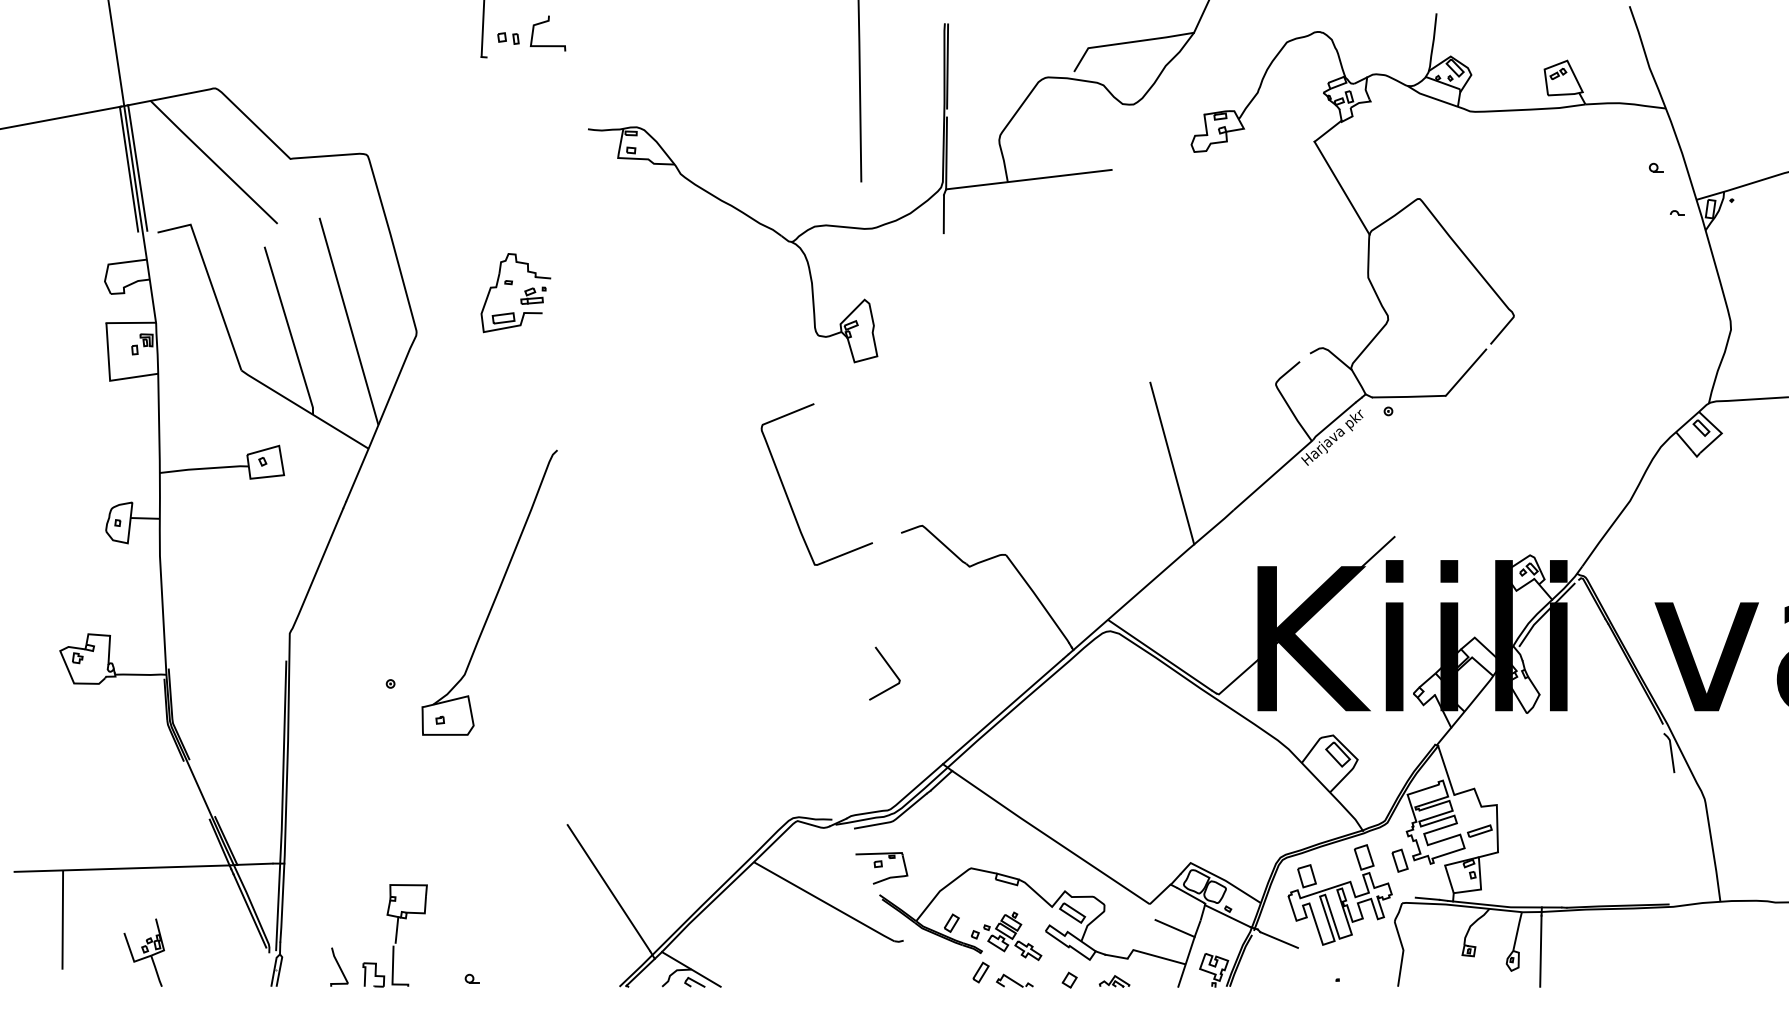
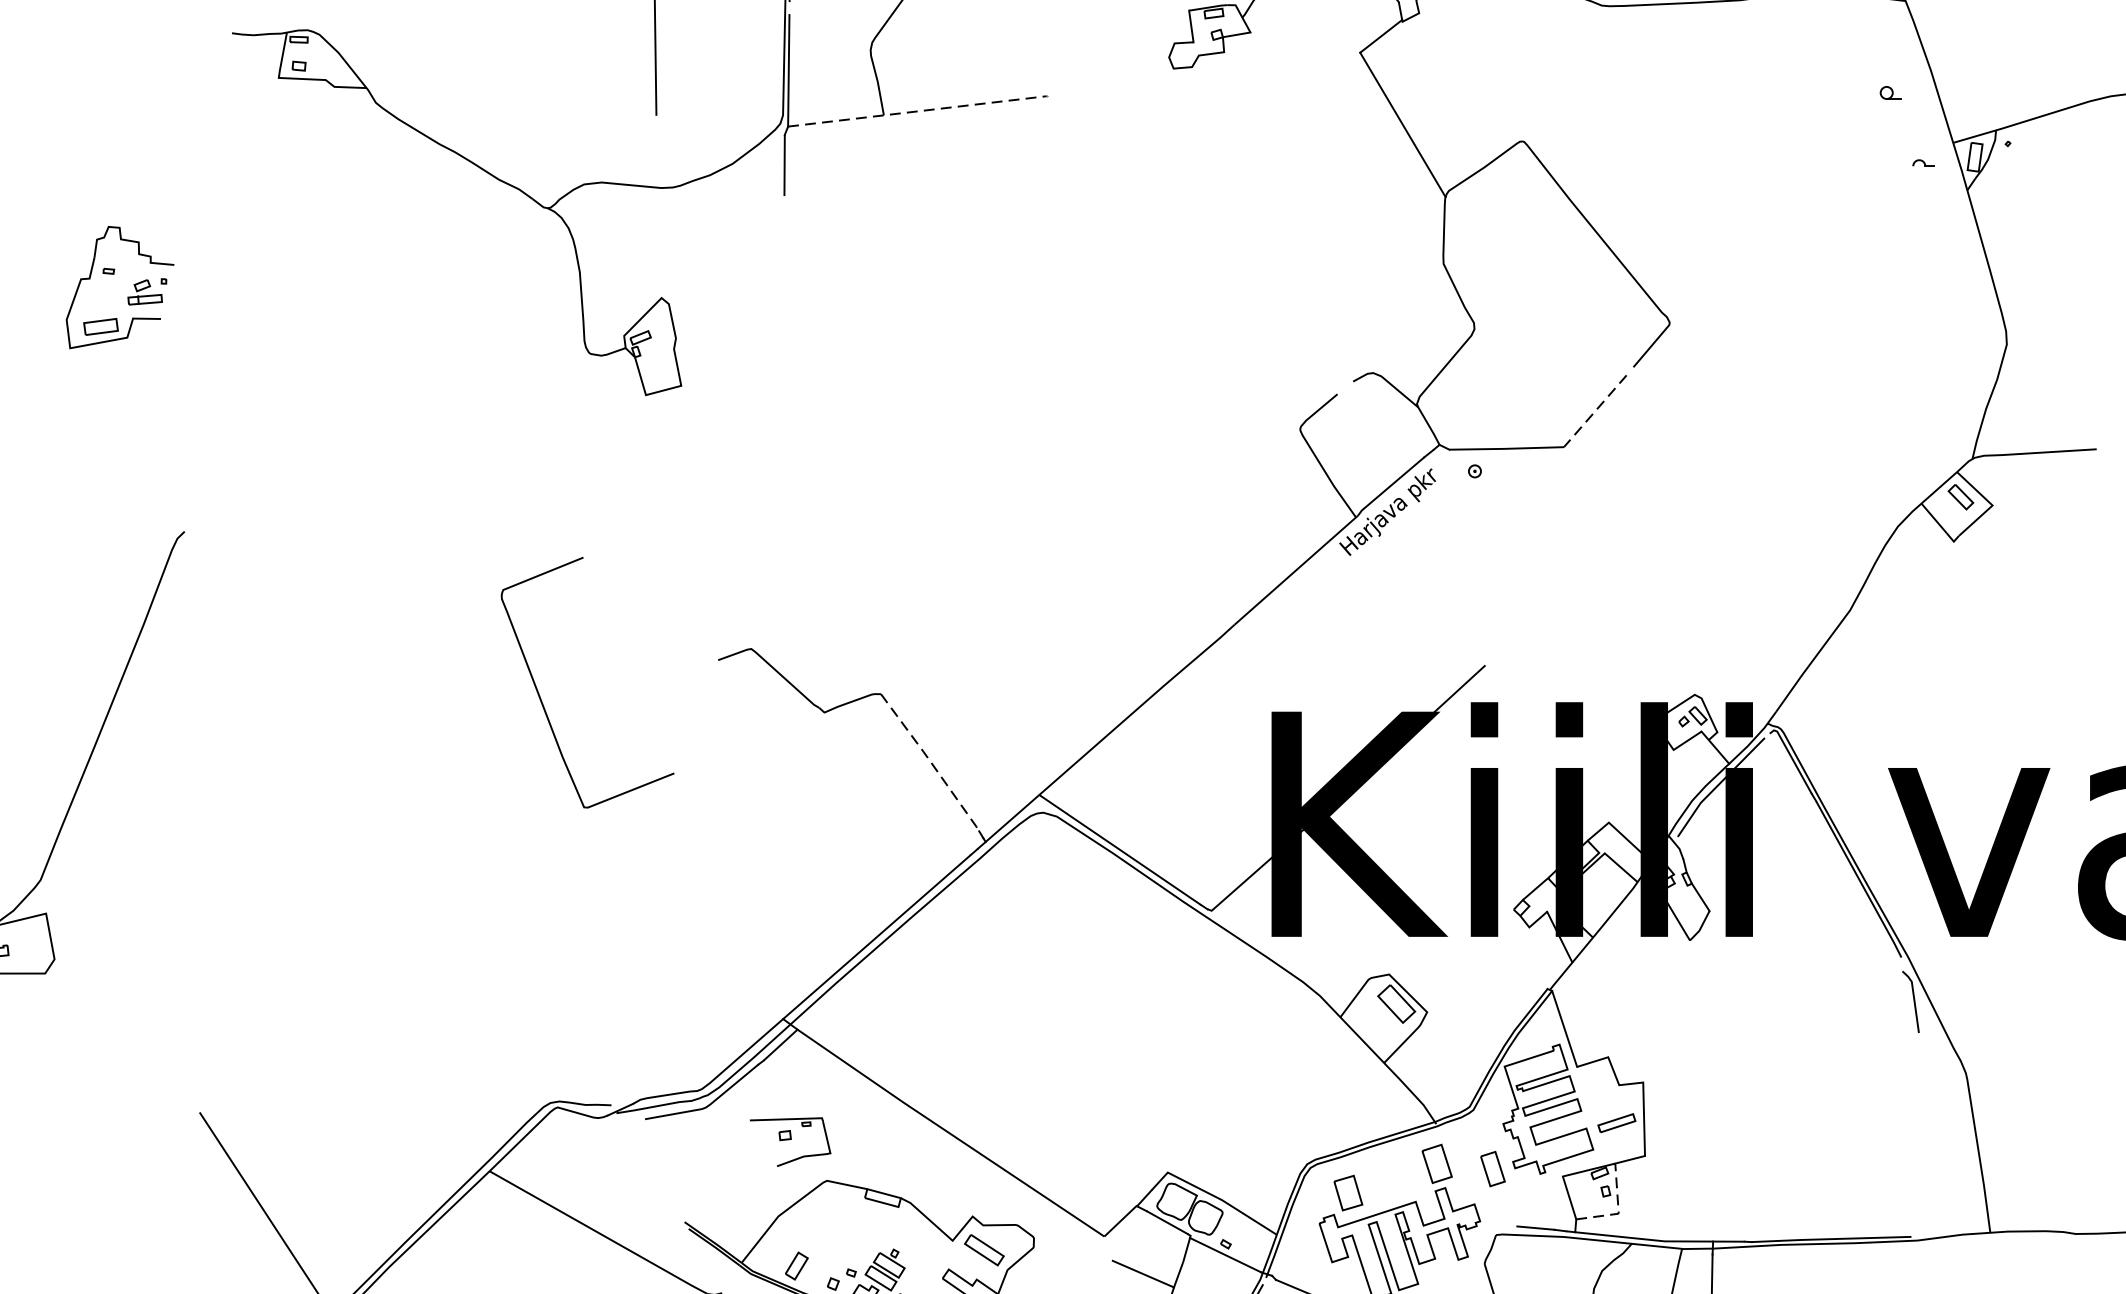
line: (1030, 179) -> (919, 111), solid -> dashed
line: (1466, 372) -> (1596, 410), solid -> dashed
line: (1172, 463) -> (1139, 552), removed
curve: (788, 496) -> (543, 701), moved
line: (1038, 599) -> (931, 763), solid -> dashed
line: (889, 668) -> (700, 870), removed
part: (881, 868) -> (790, 1142), moved
line: (1480, 887) -> (1617, 1210), solid -> dashed

